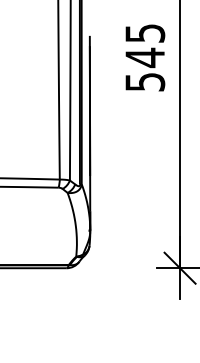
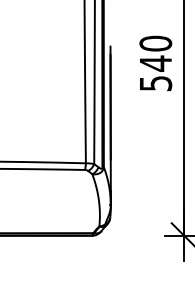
text: (144, 33) -> (155, 43), 545 -> 540

